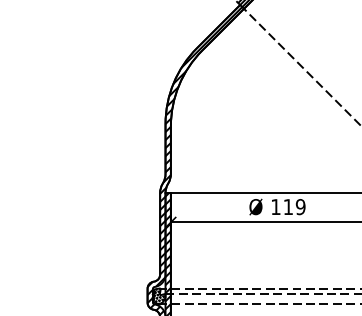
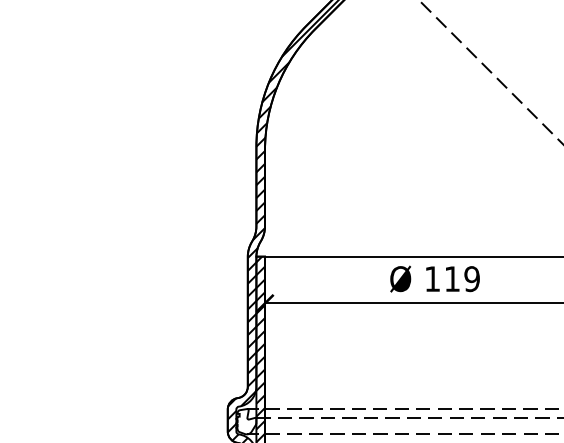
hatch: (158, 296) -> (245, 421), removed

